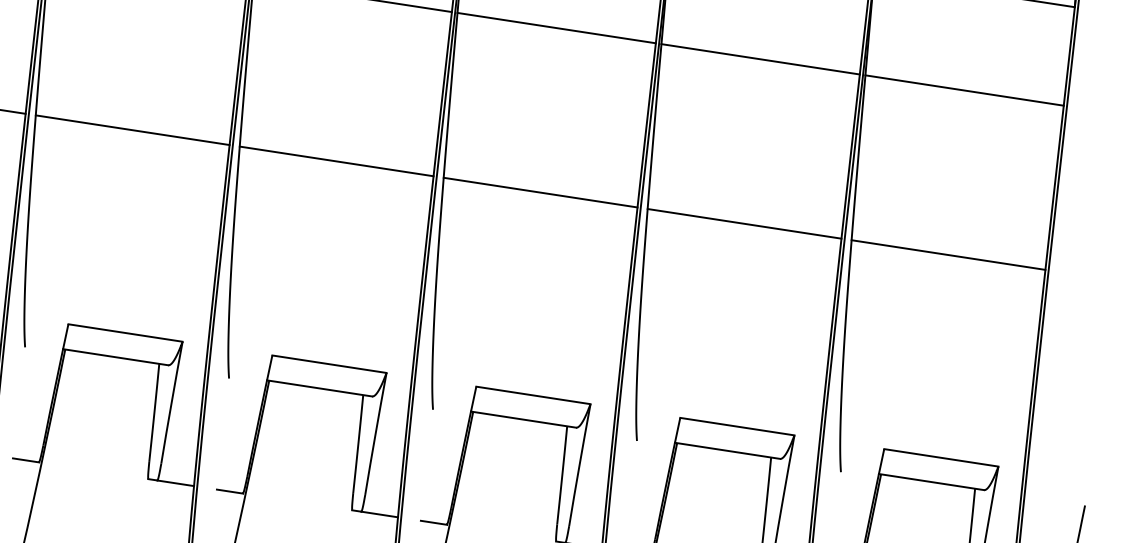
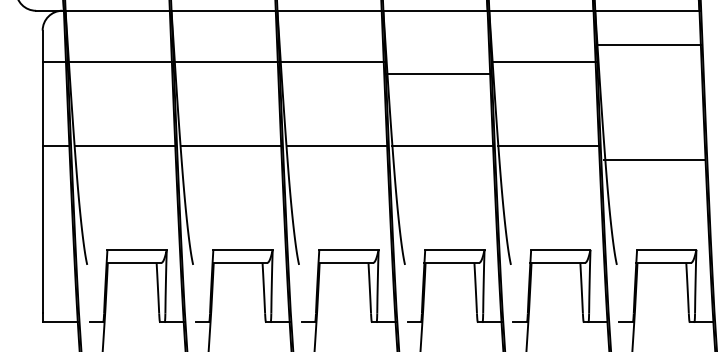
line: (555, 27) -> (437, 73), moved
line: (963, 90) -> (649, 44), moved
line: (948, 255) -> (654, 160), moved

